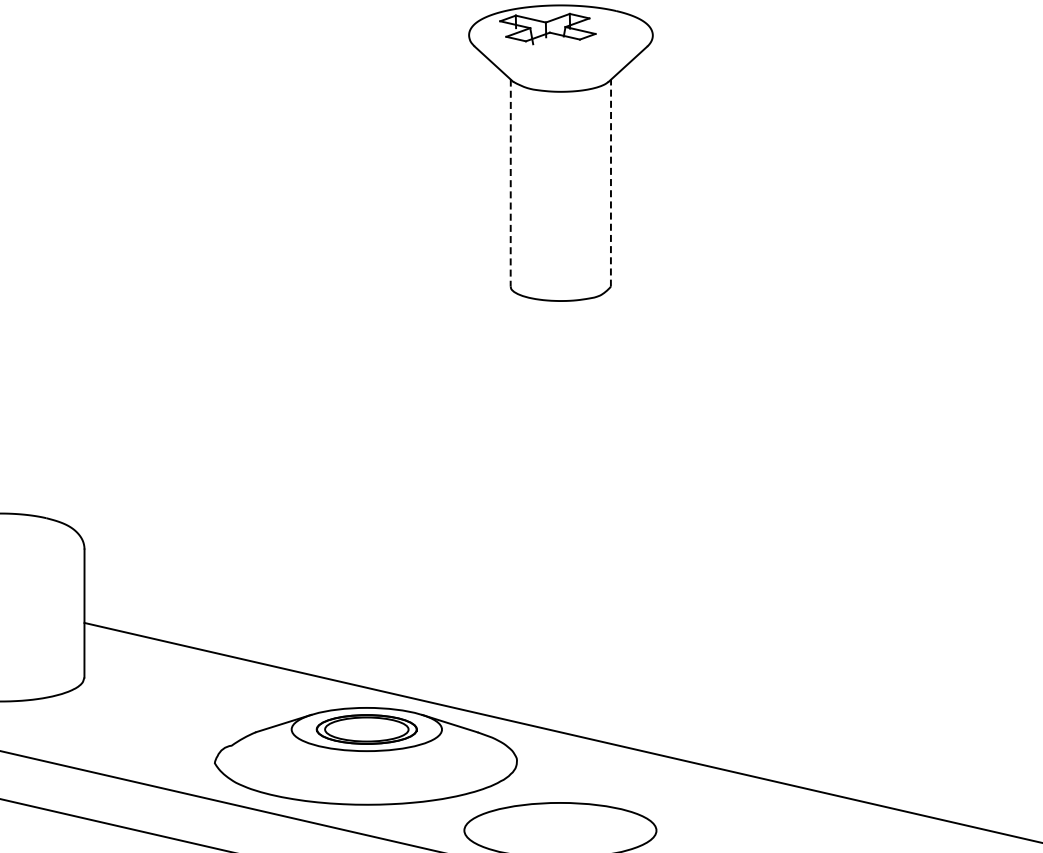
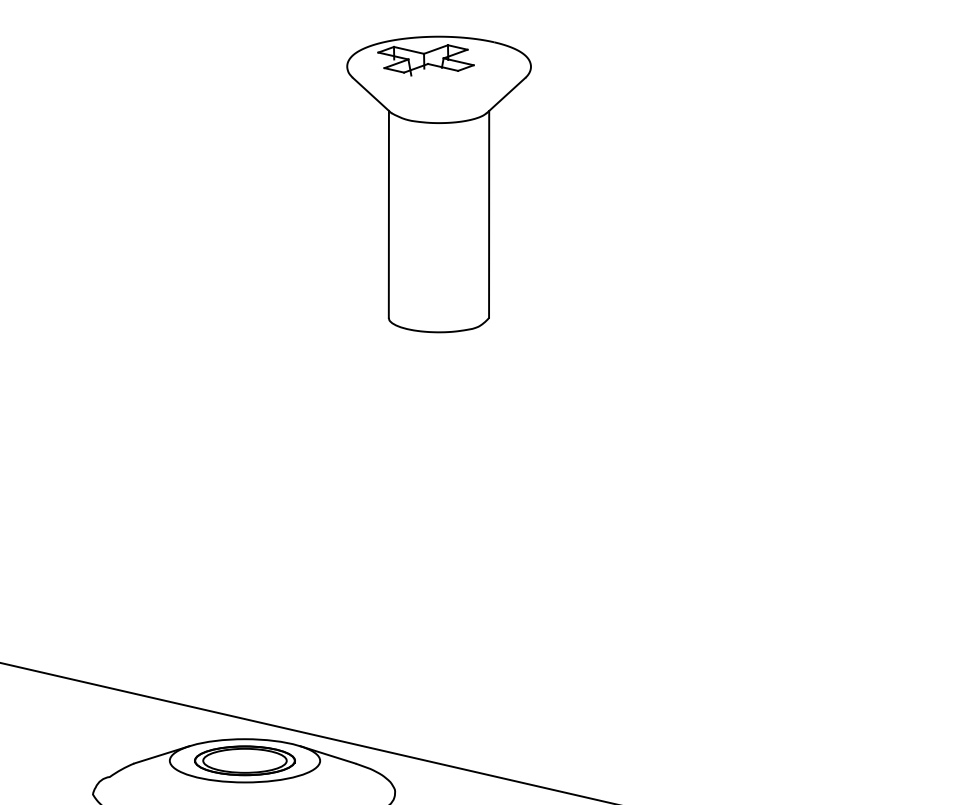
line: (610, 182) -> (488, 213), dashed -> solid
line: (510, 183) -> (388, 214), dashed -> solid

